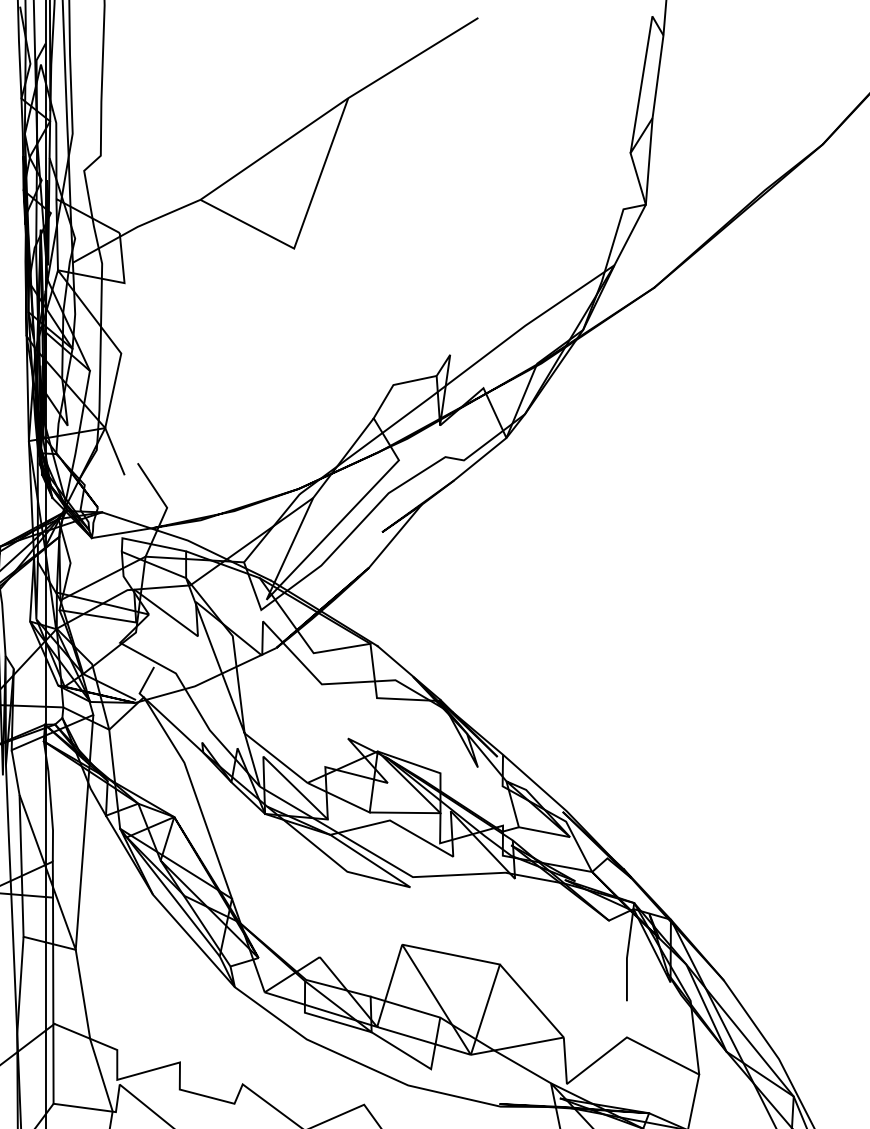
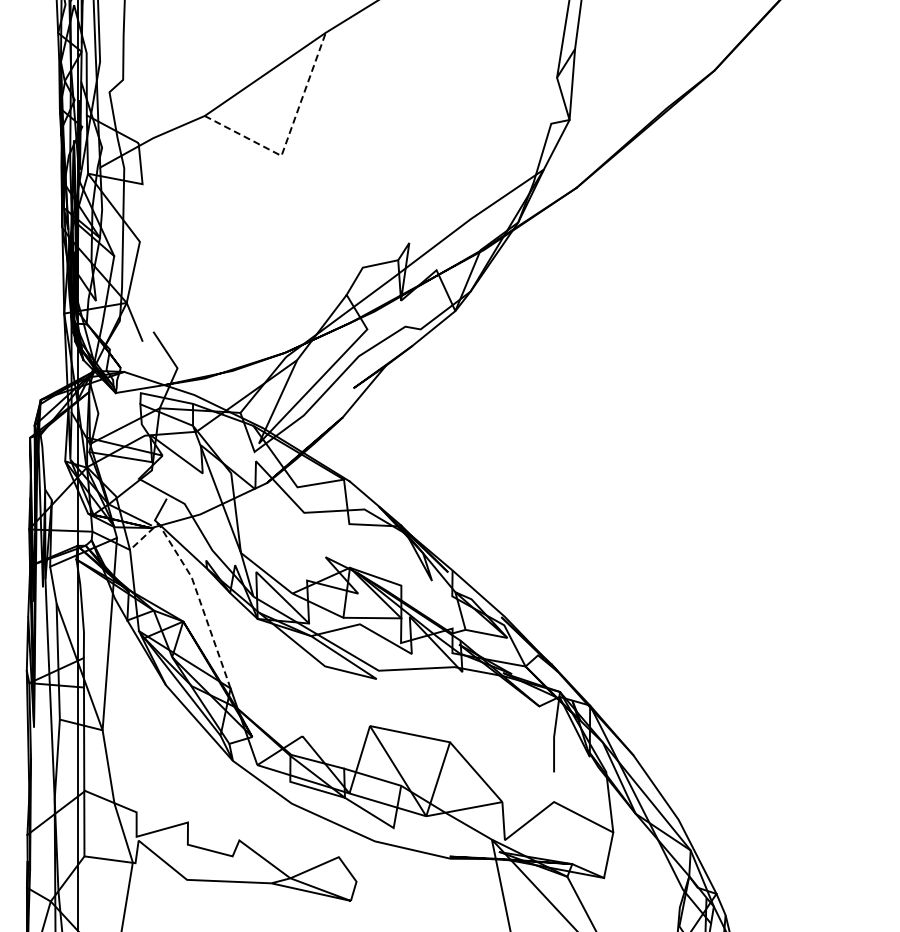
line: (302, 223) -> (288, 135), solid -> dashed
line: (186, 770) -> (193, 583), solid -> dashed

